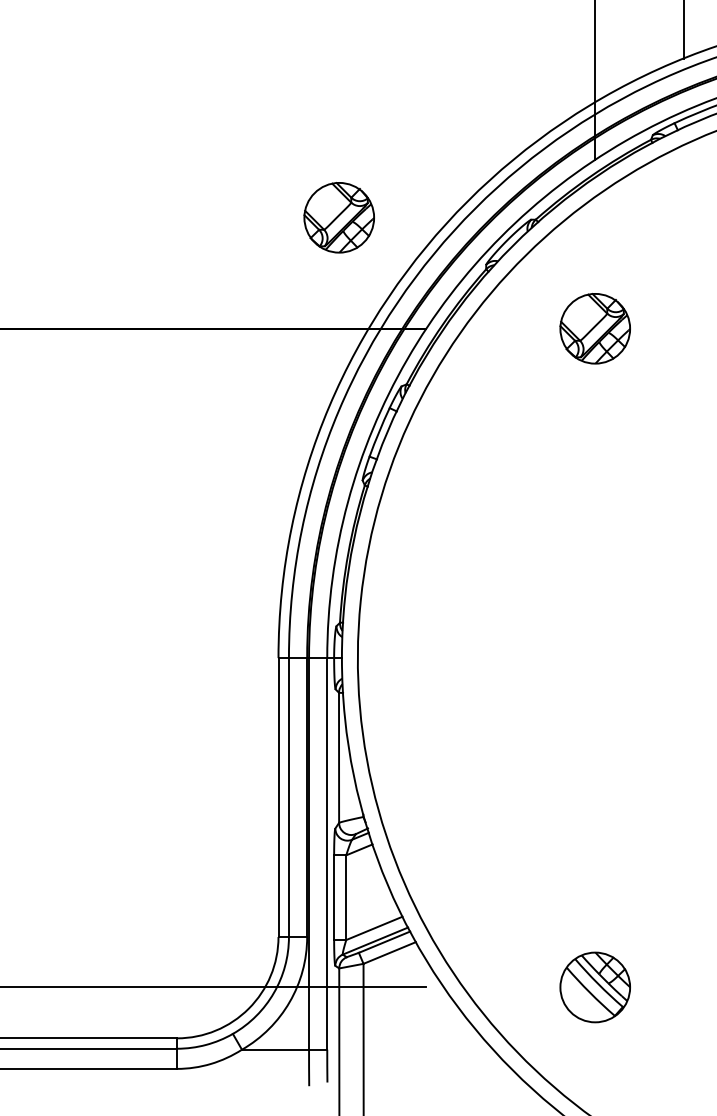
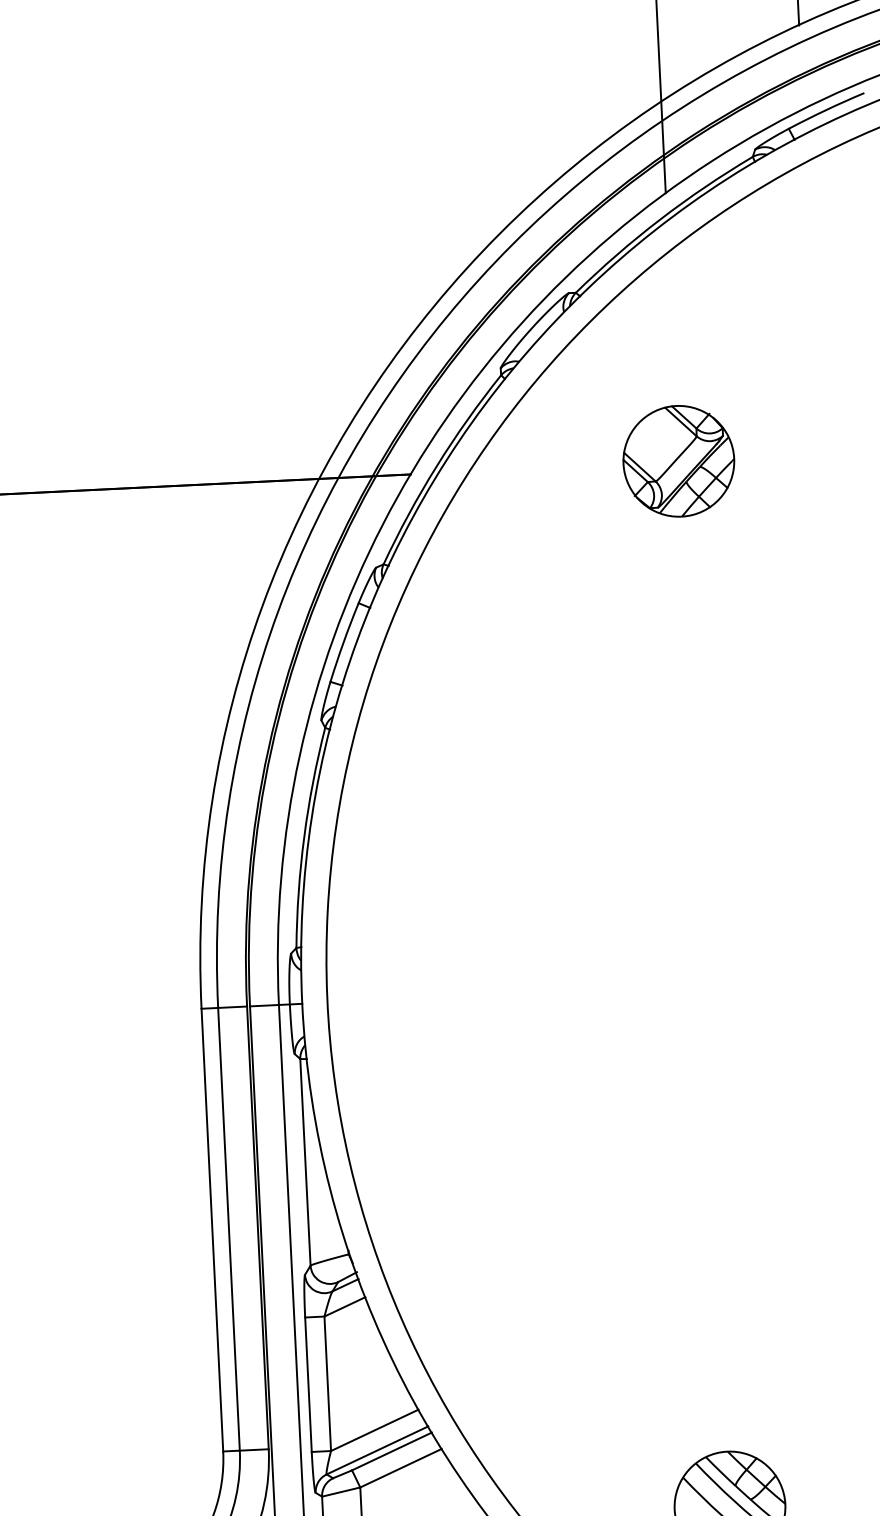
part: (338, 217) -> (262, 304), removed

